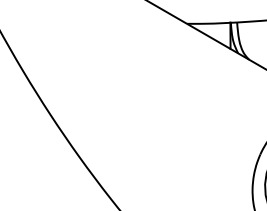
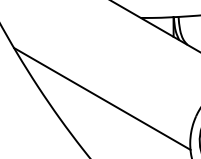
line: (136, 130) -> (102, 98), added

